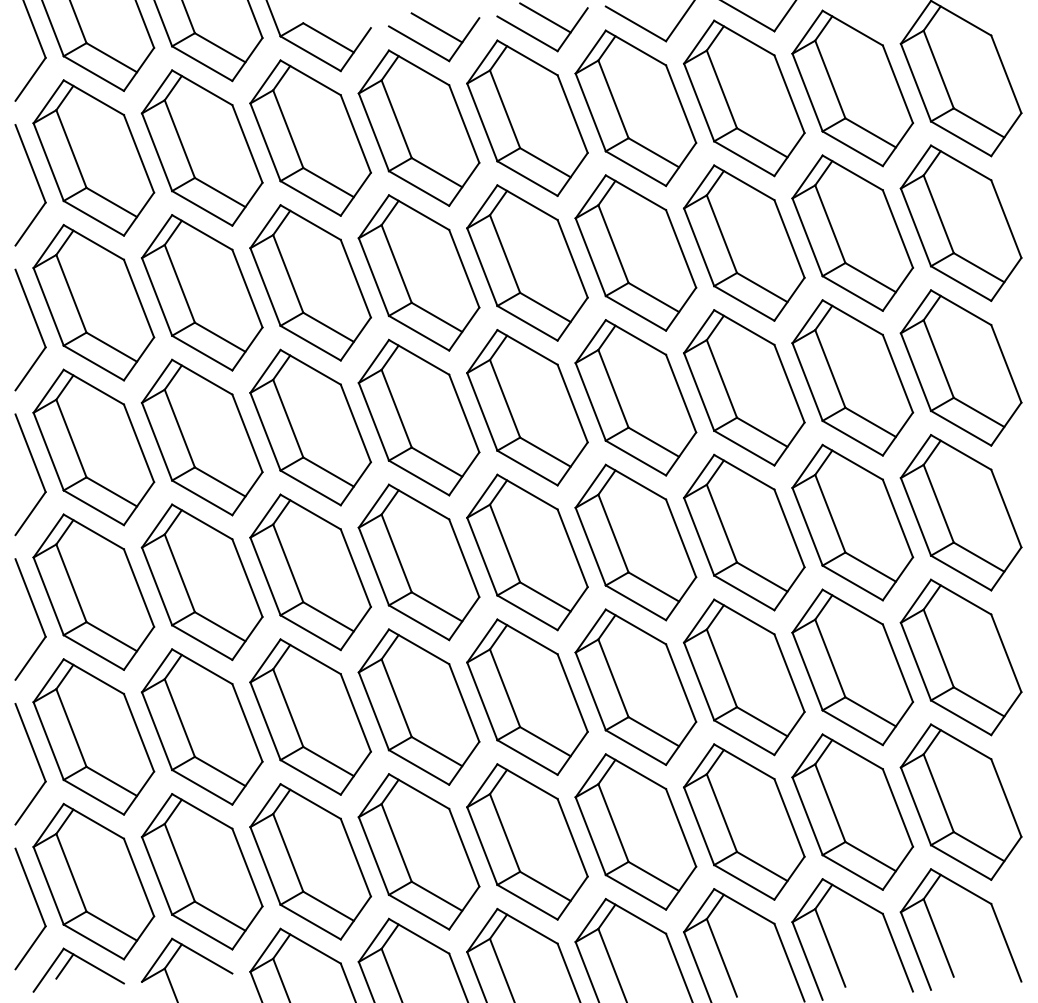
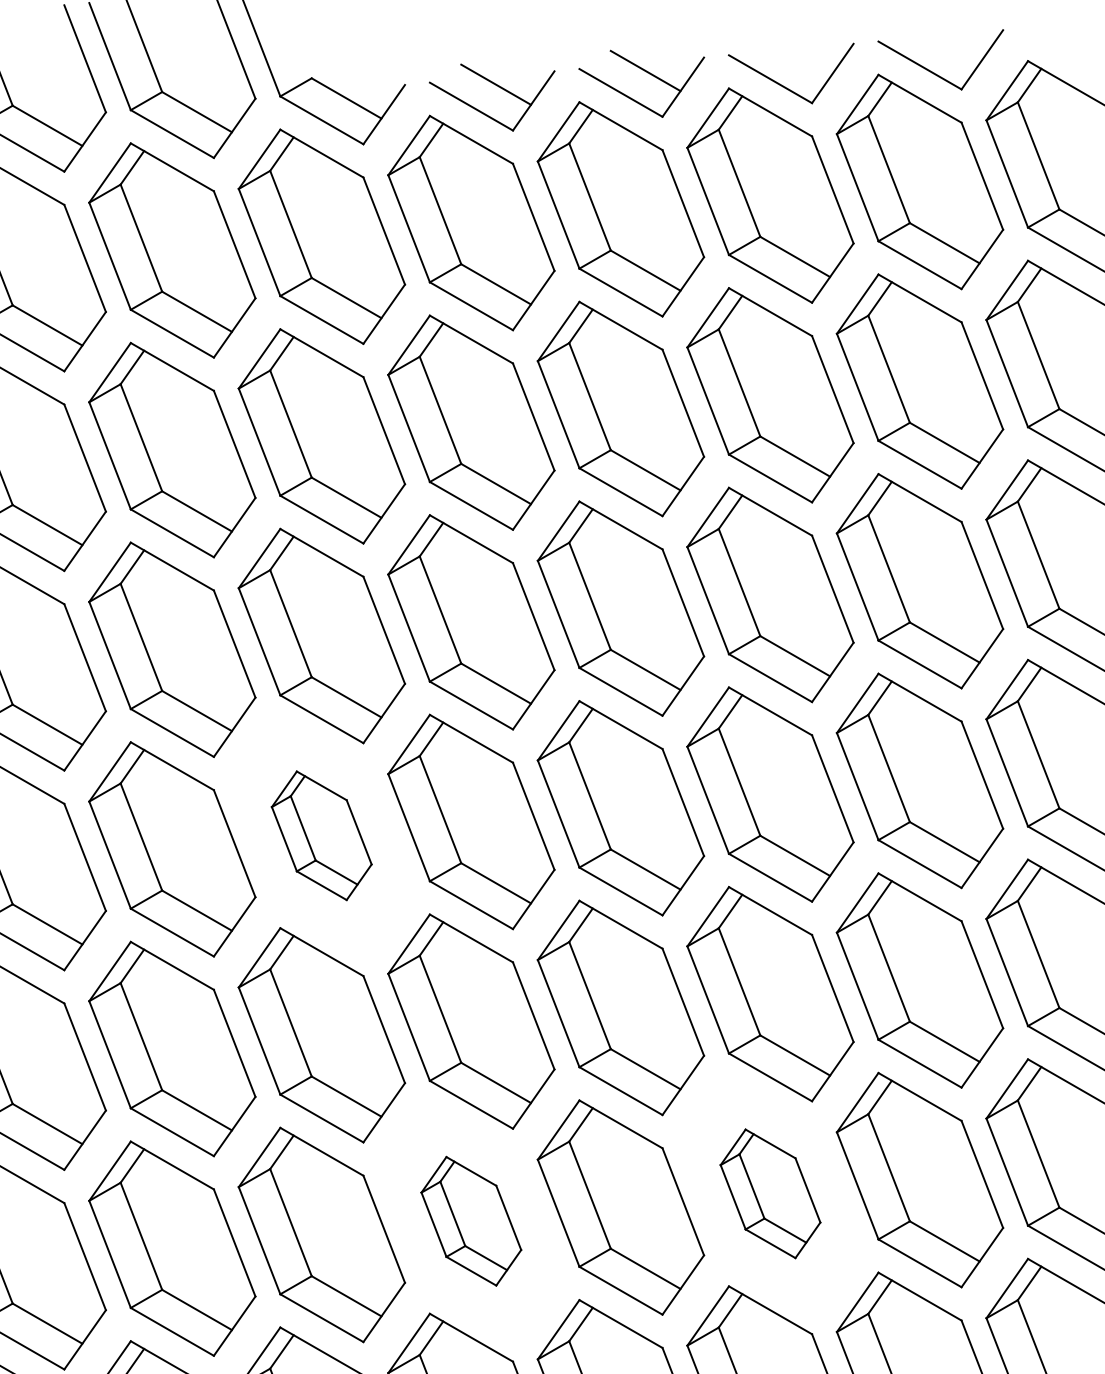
part: (310, 572) -> (321, 835), size x0.6
part: (635, 831) -> (769, 1193), size x0.6
part: (418, 851) -> (470, 1220), size x0.6

